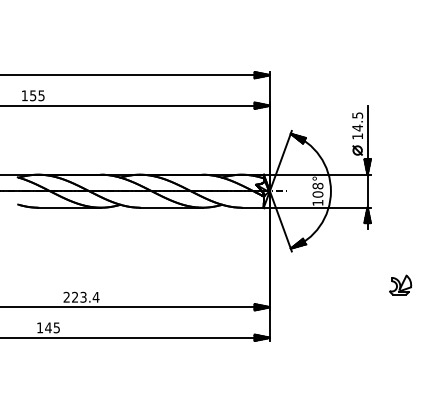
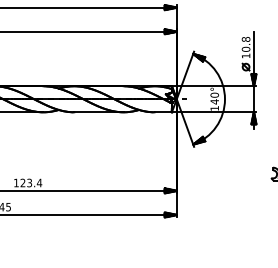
text: (357, 121) -> (245, 44), 14.5 -> 10.8
text: (317, 189) -> (214, 97), 108° -> 140°
text: (66, 296) -> (16, 182), 223.4 -> 123.4

